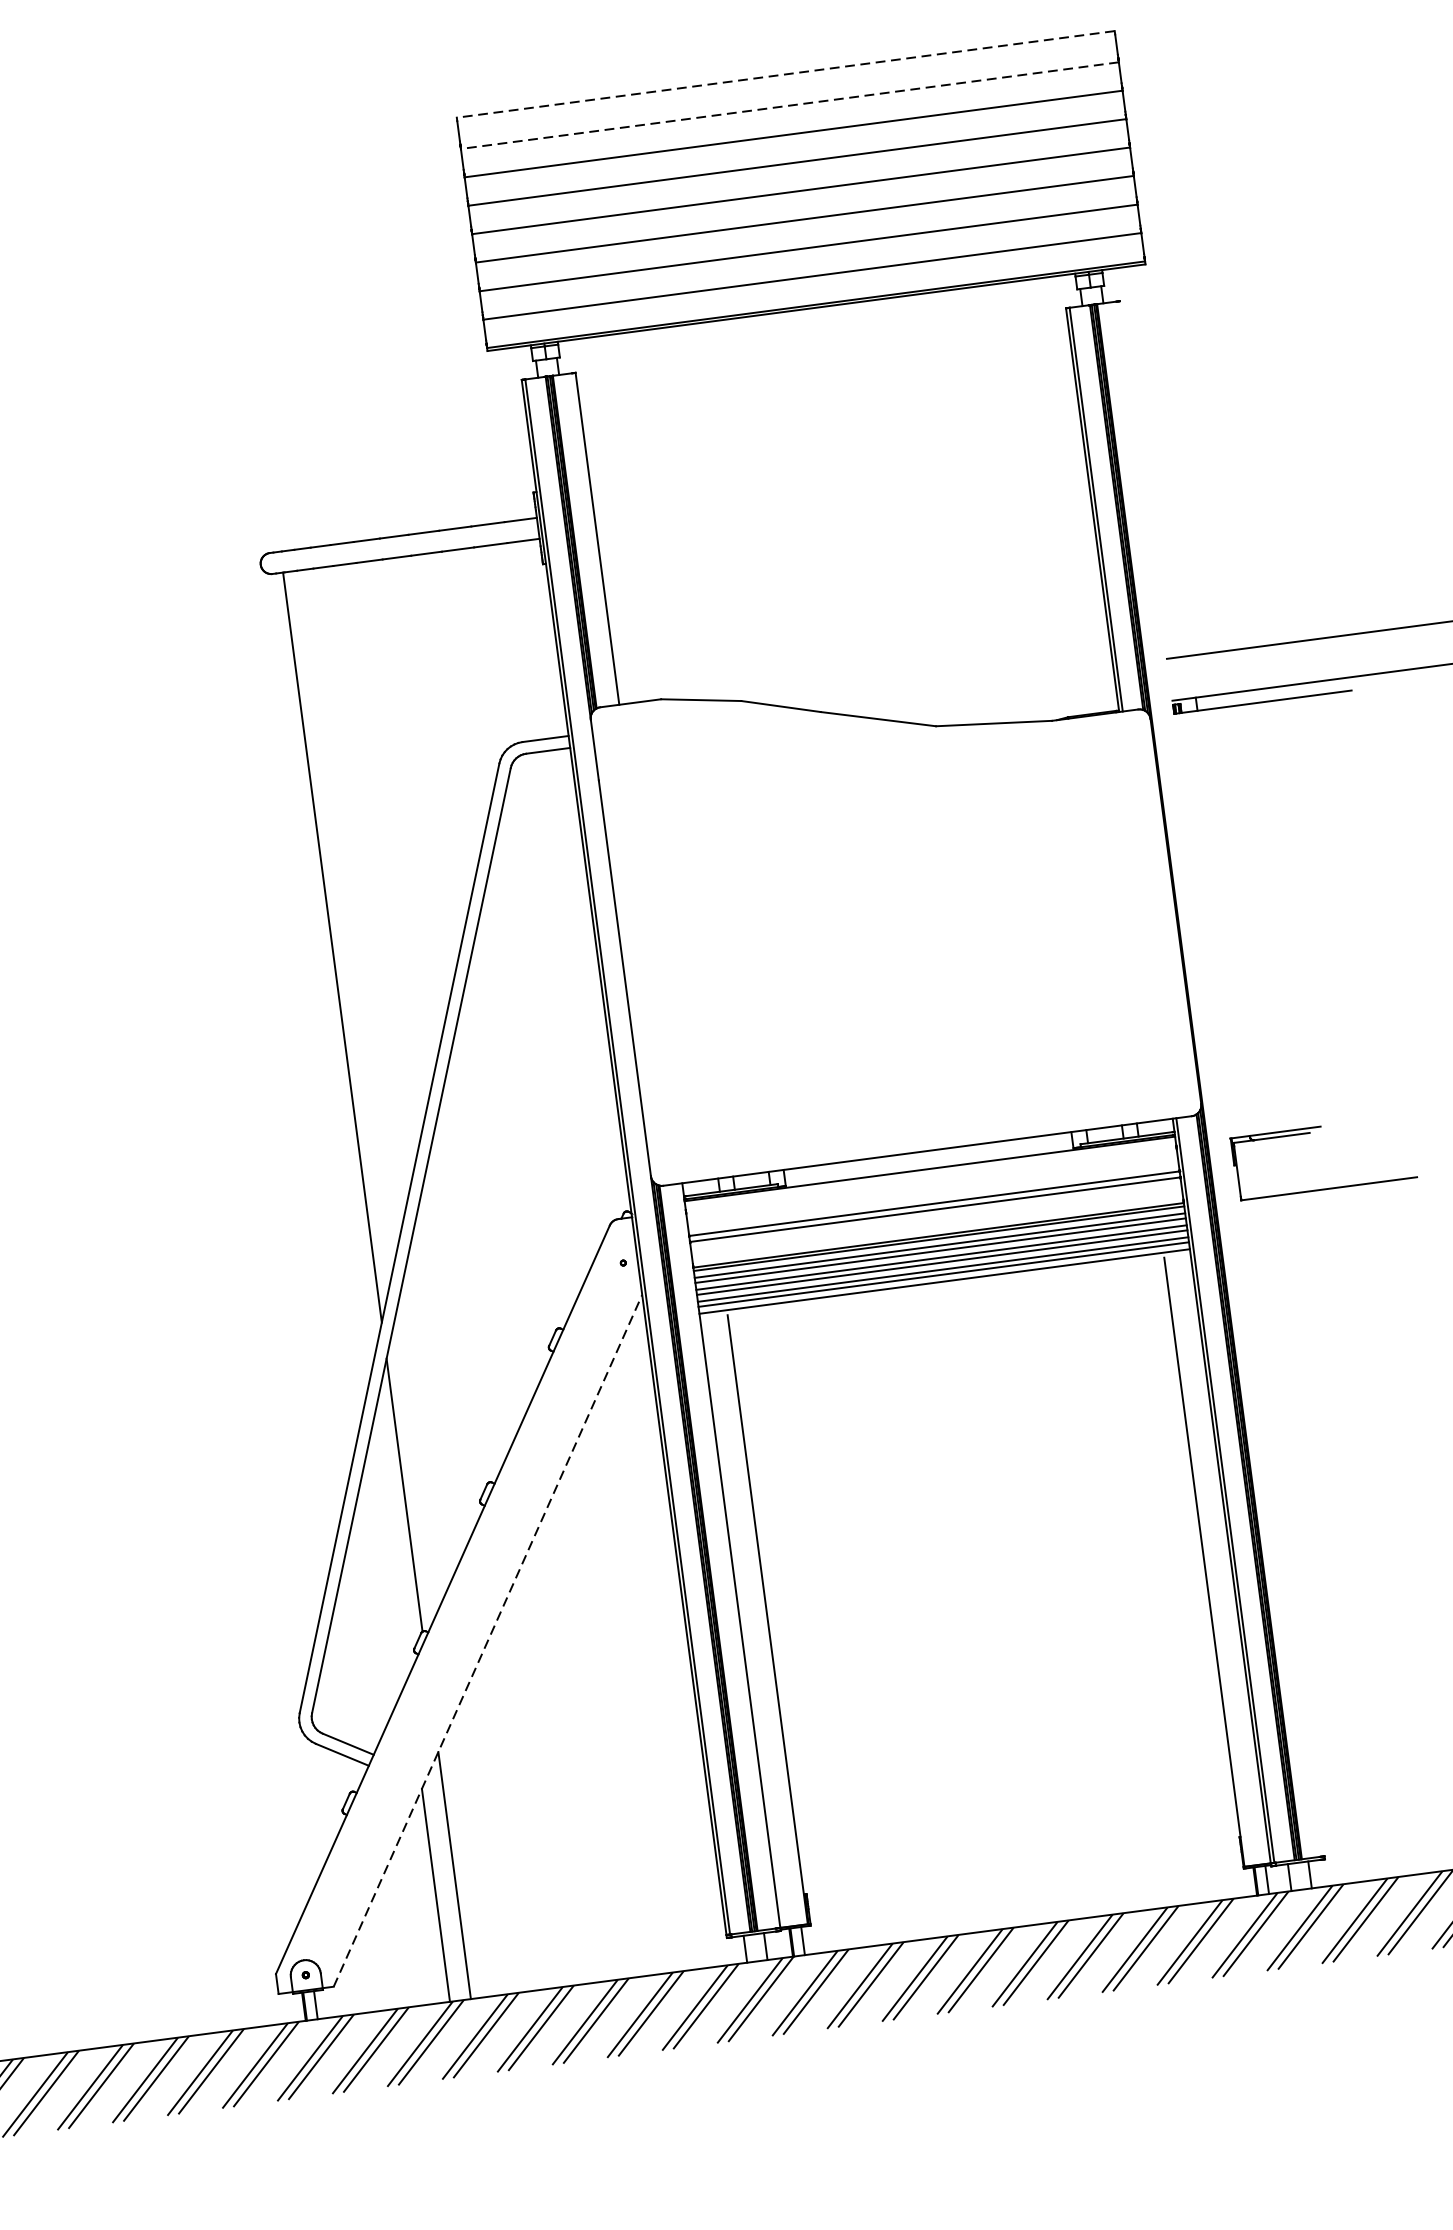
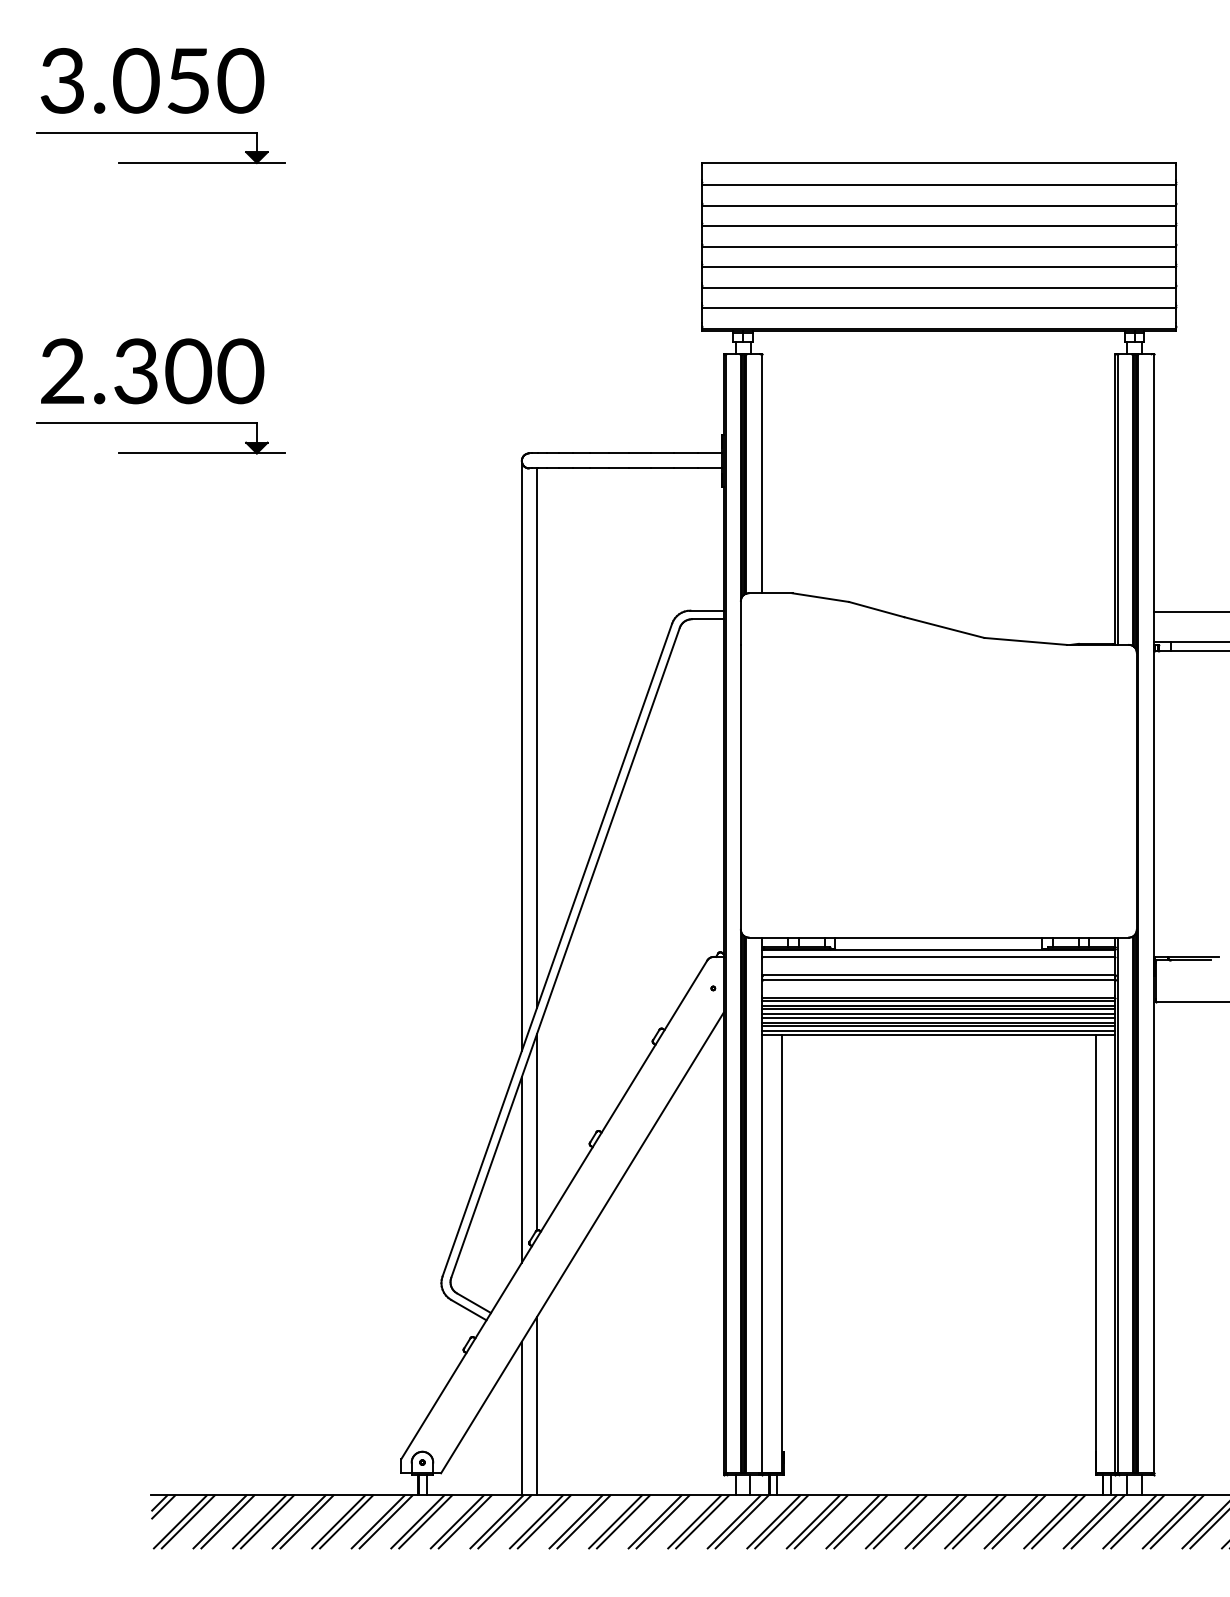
line: (785, 73) -> (938, 162), dashed -> solid
line: (789, 105) -> (938, 185), dashed -> solid
line: (314, 974) -> (521, 755), added
line: (1222, 1078) -> (1154, 913), added
line: (930, 1177) -> (938, 956), added
line: (944, 1287) -> (938, 1035), added
line: (389, 1549) -> (521, 1169), added
line: (488, 1640) -> (582, 1242), dashed -> solid

